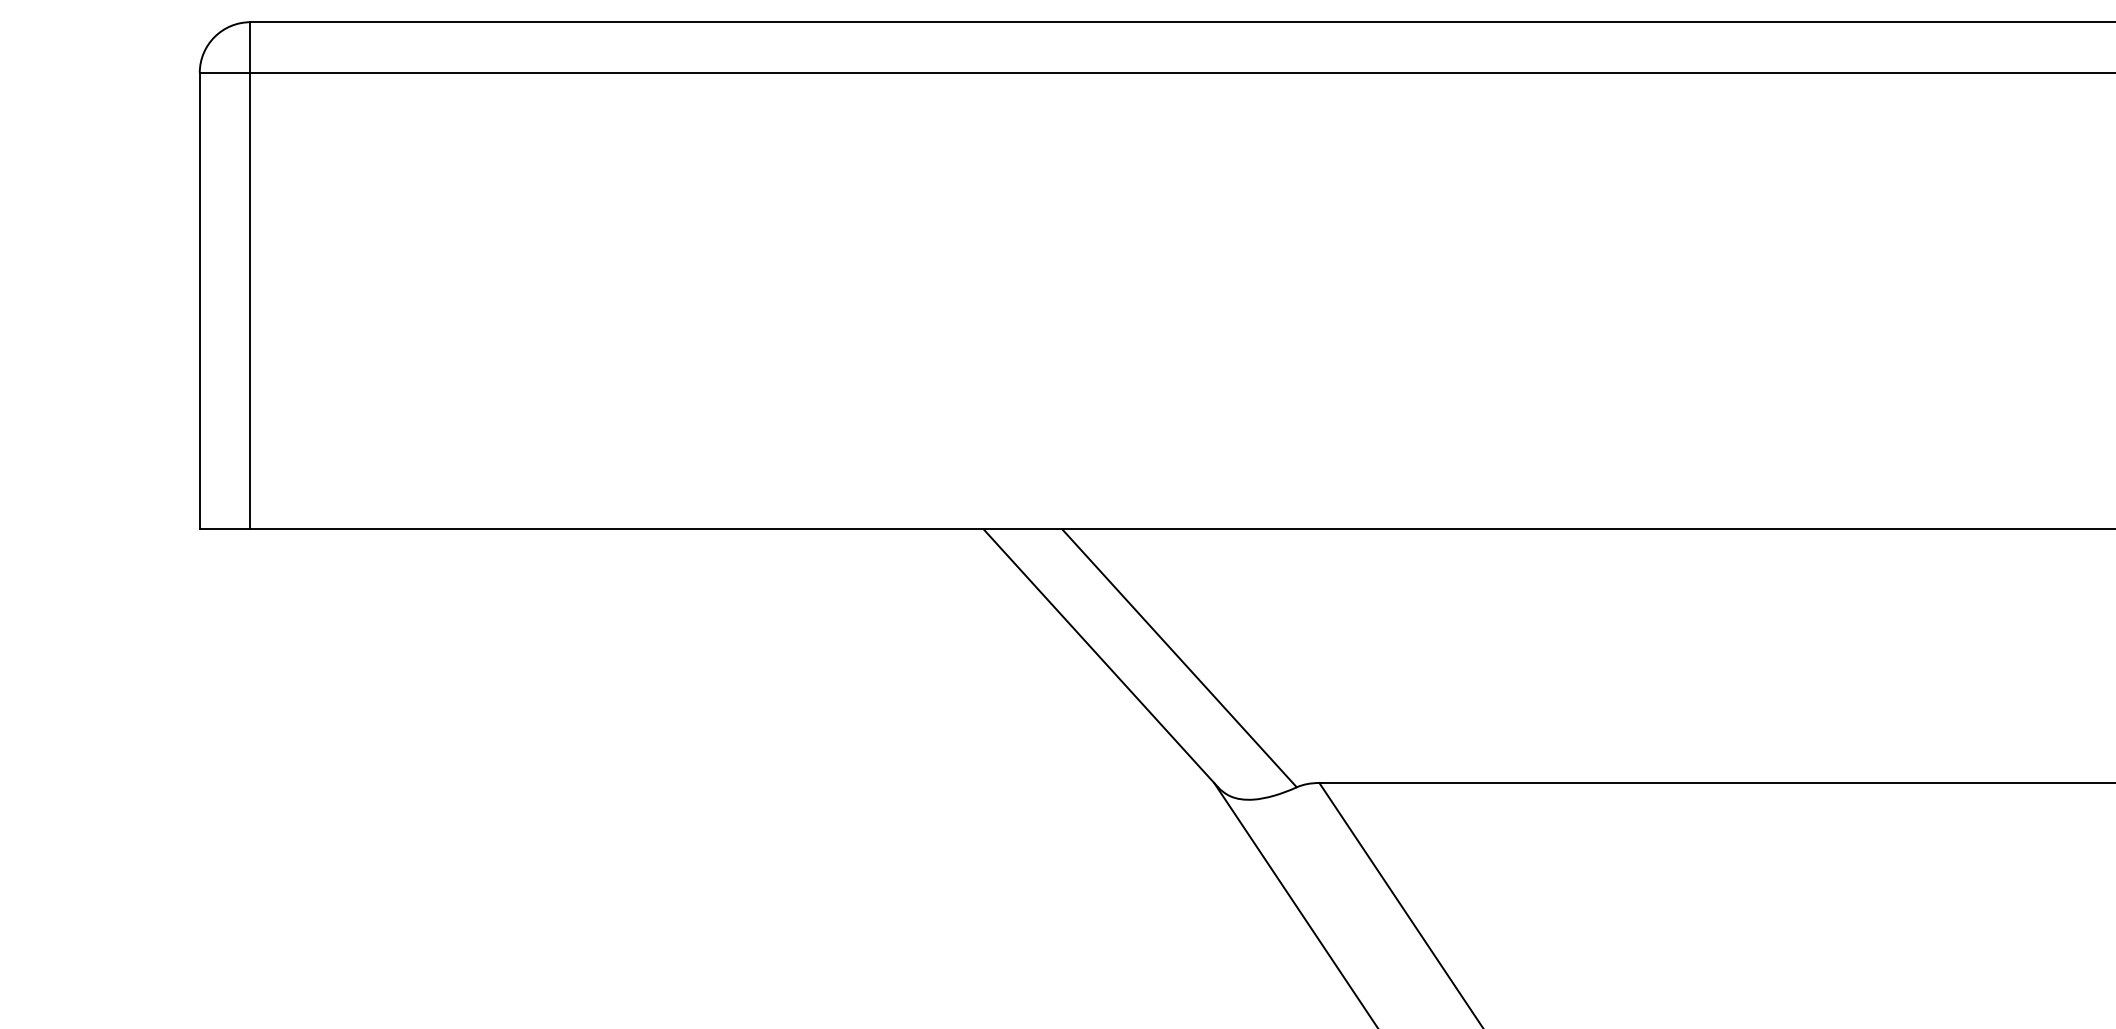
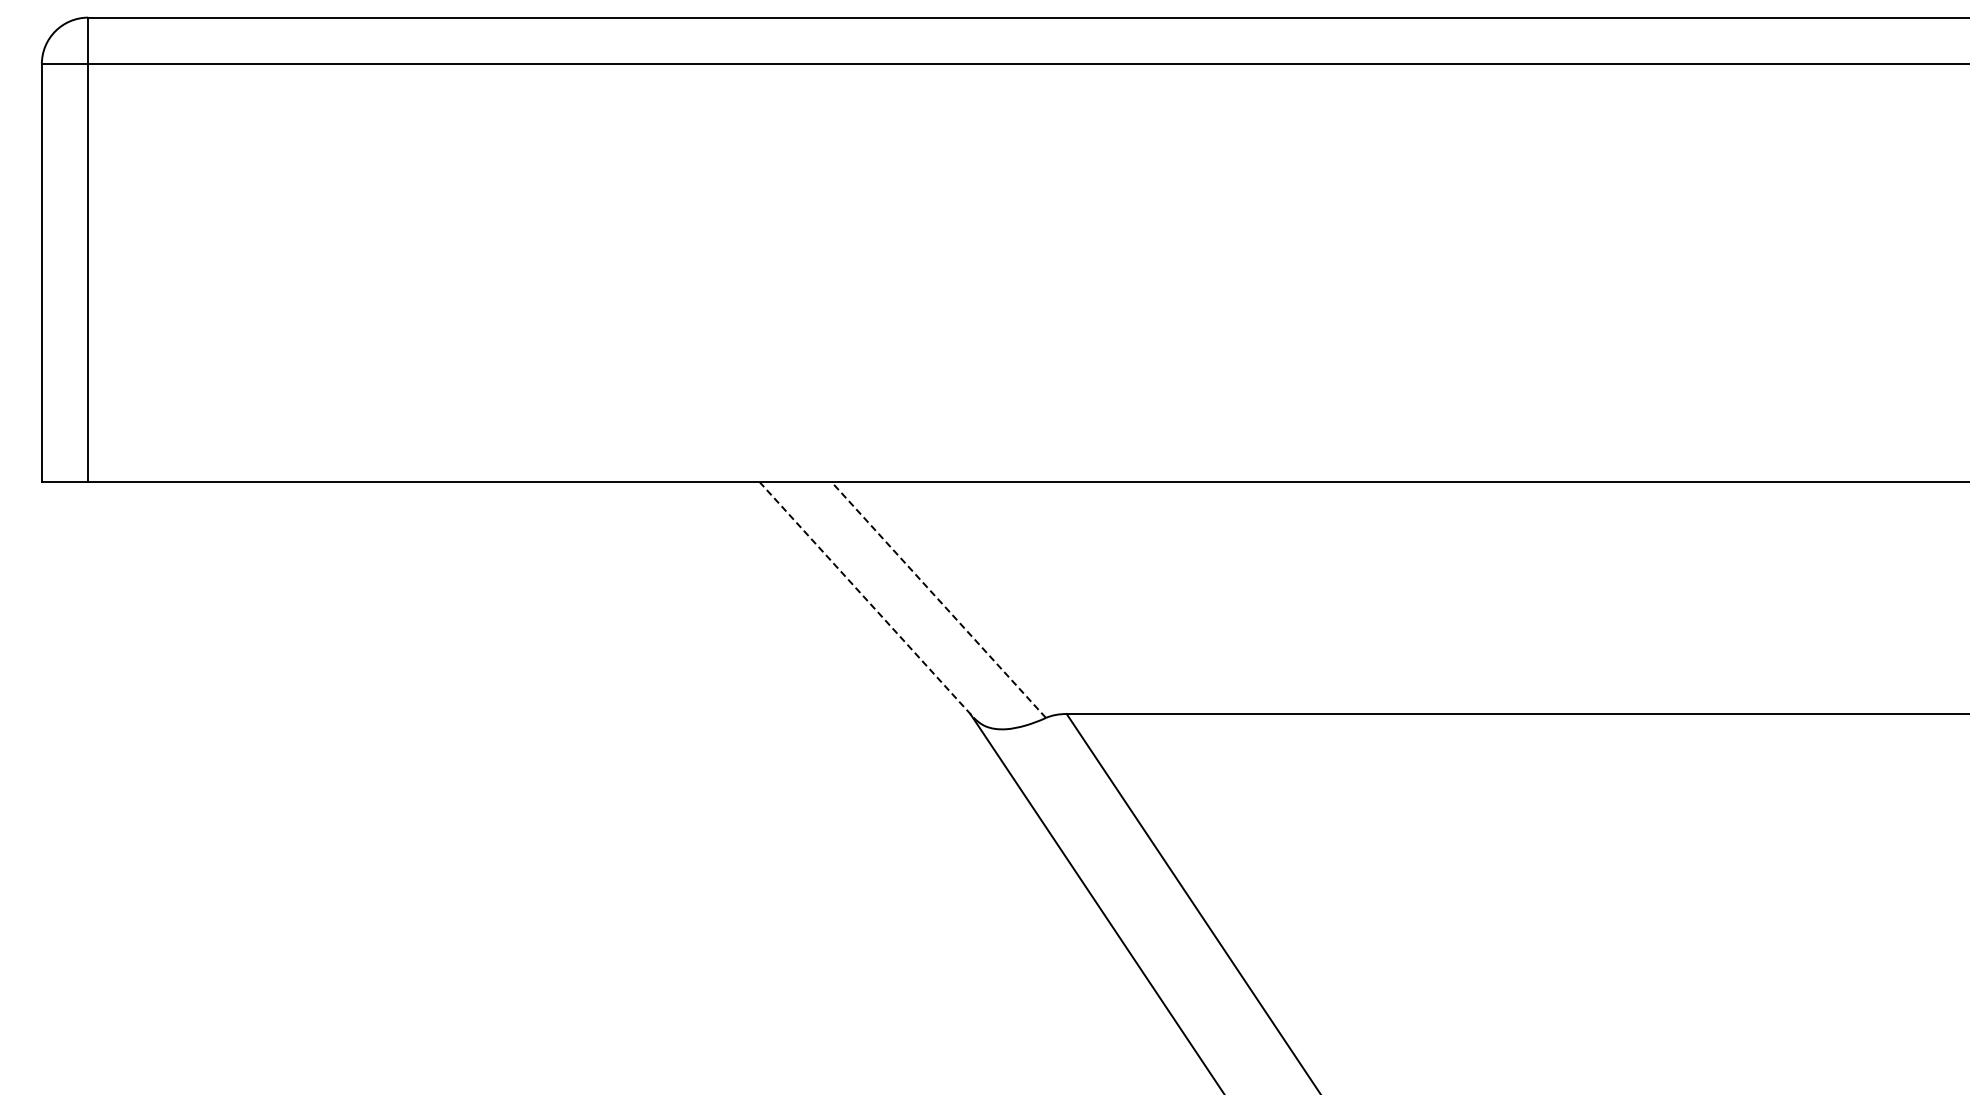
line: (1179, 657) -> (938, 599), solid -> dashed
line: (1100, 658) -> (866, 600), solid -> dashed

